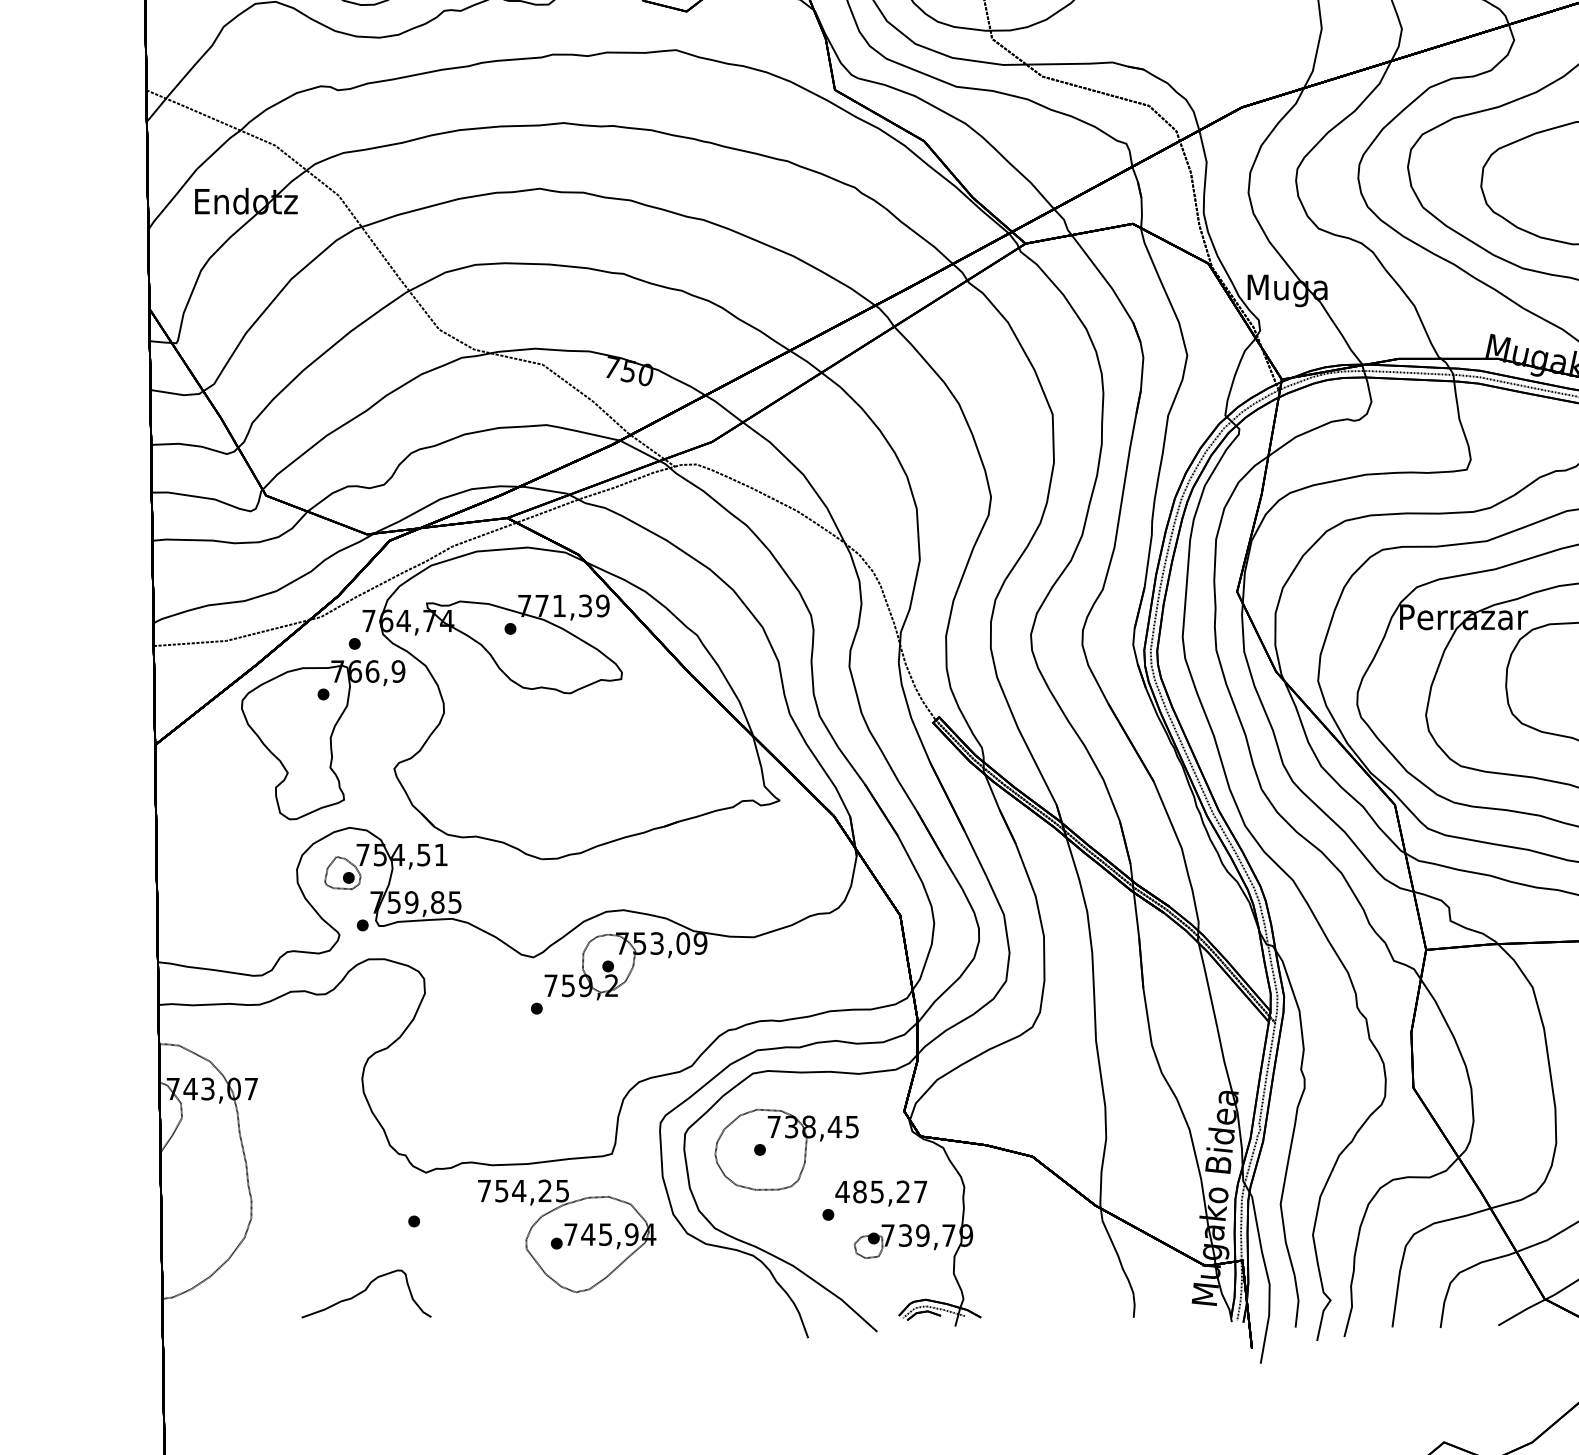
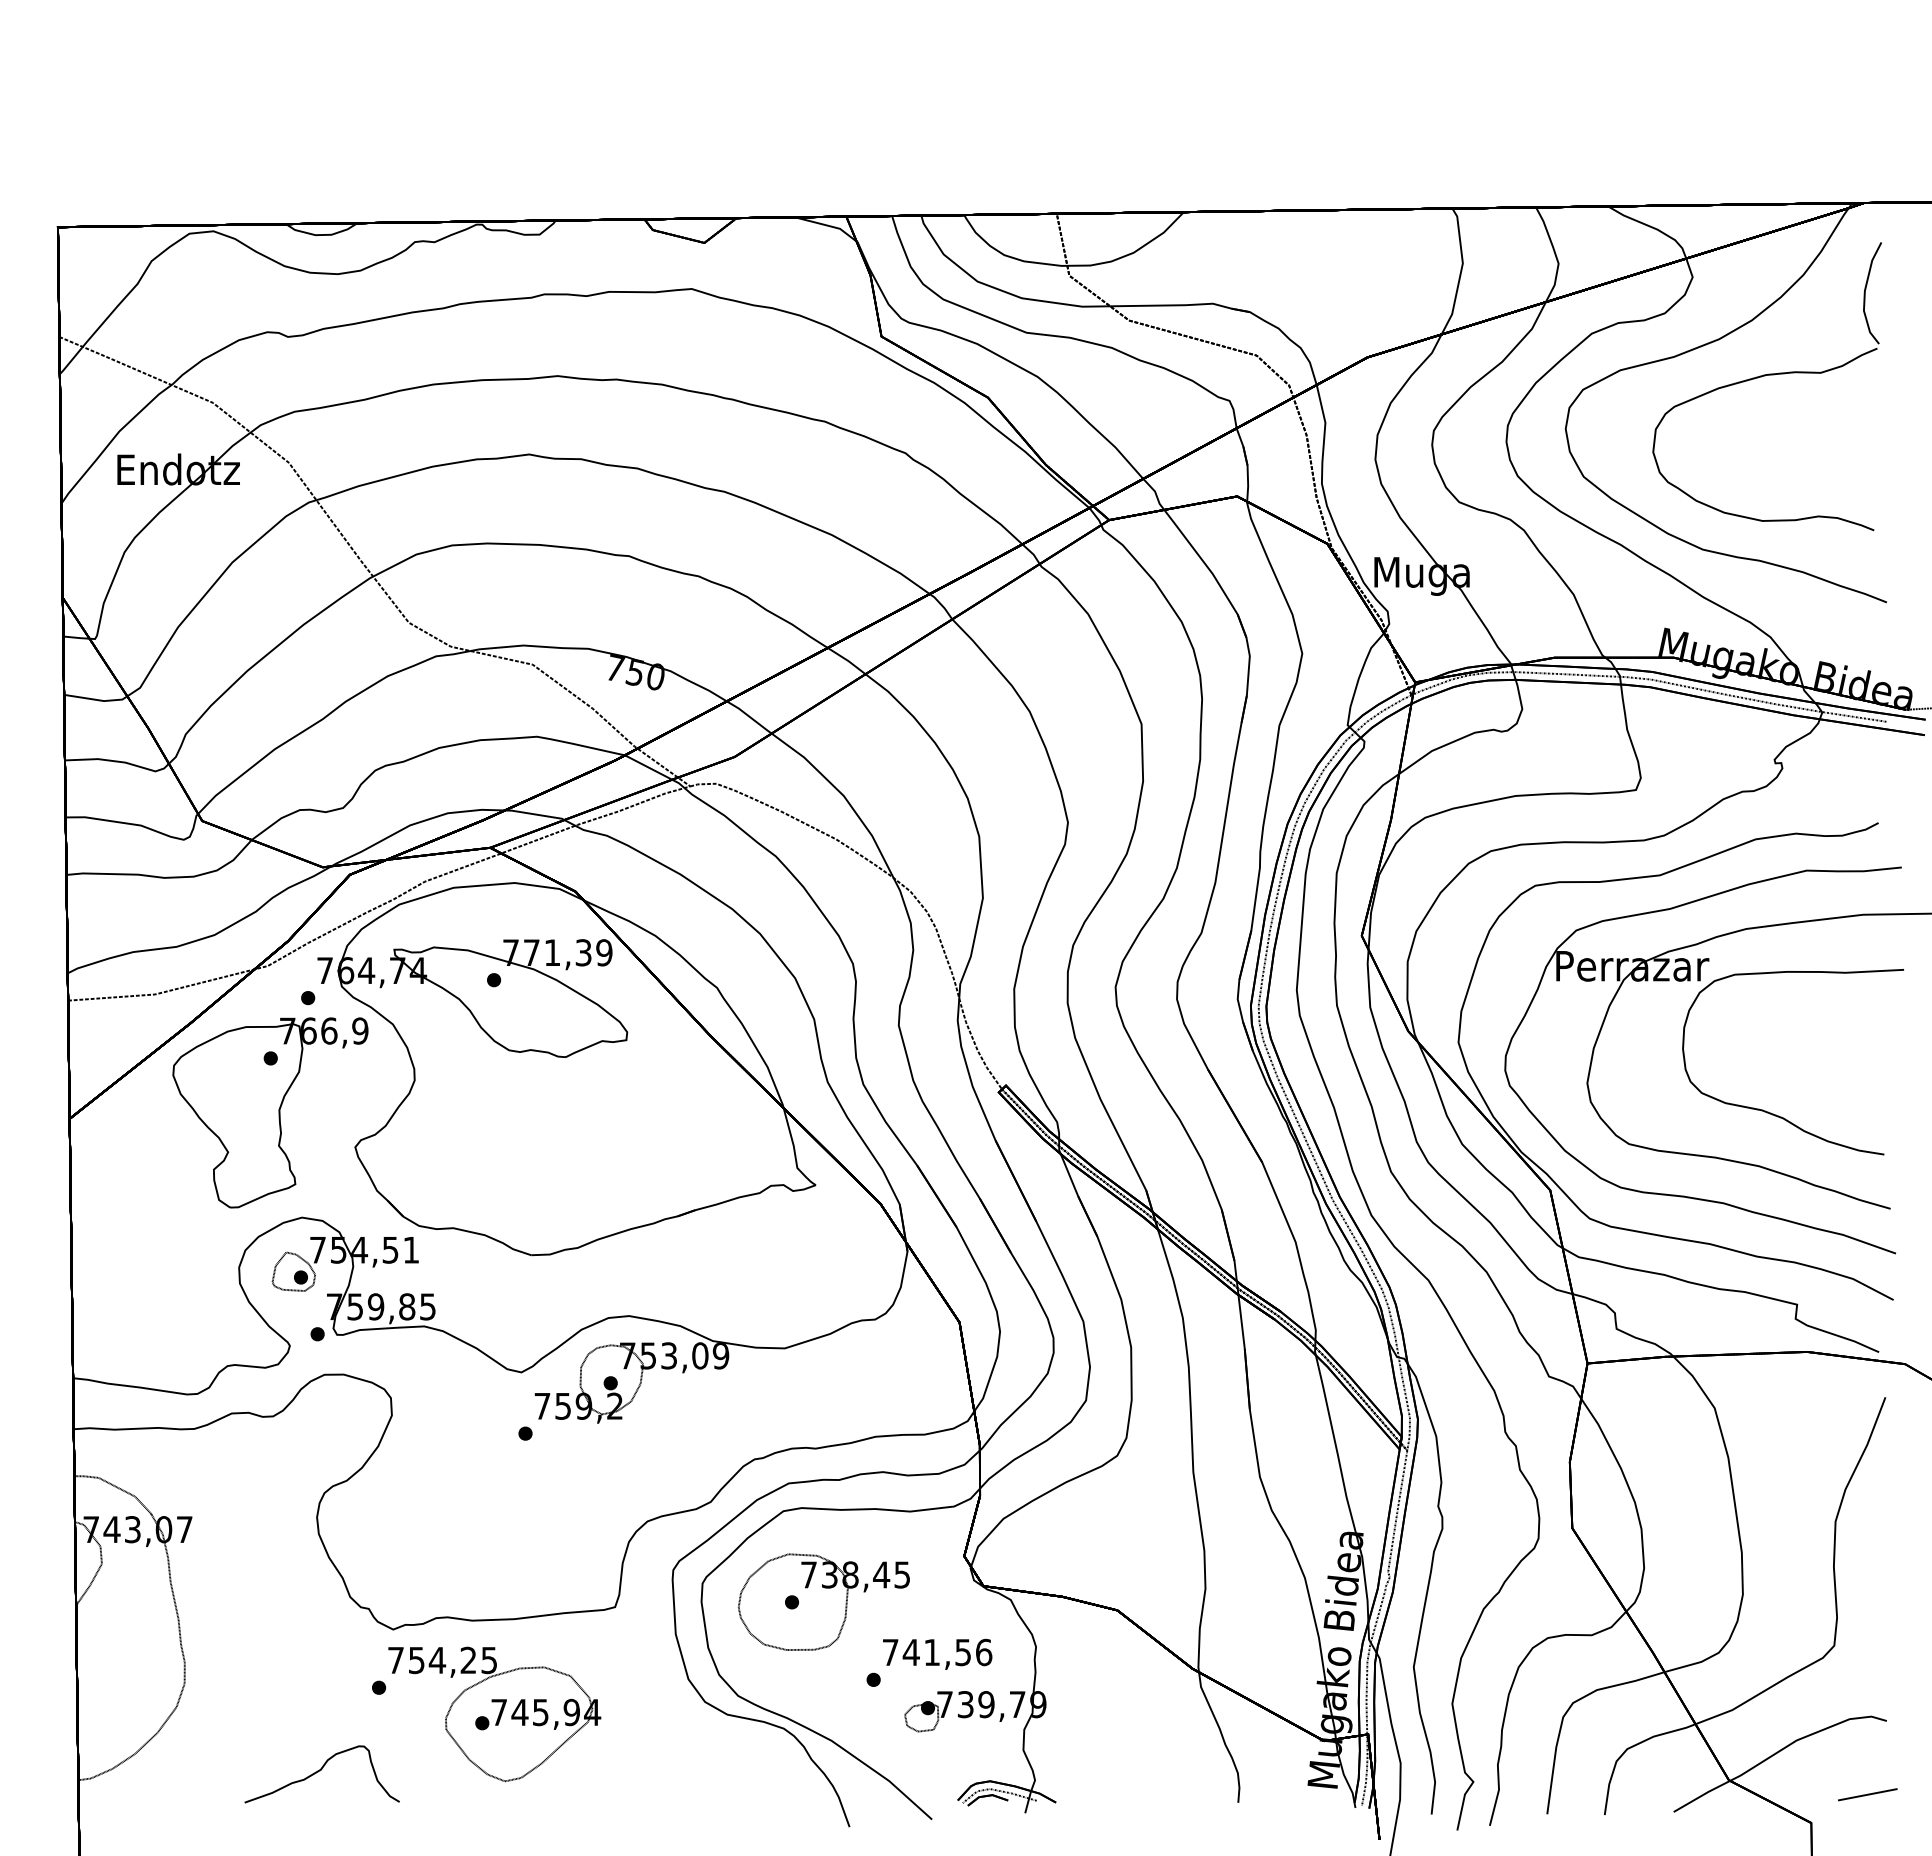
text: (881, 1191) -> (937, 1652), 485,27 -> 741,56
part: (566, 1236) -> (494, 1714), moved

